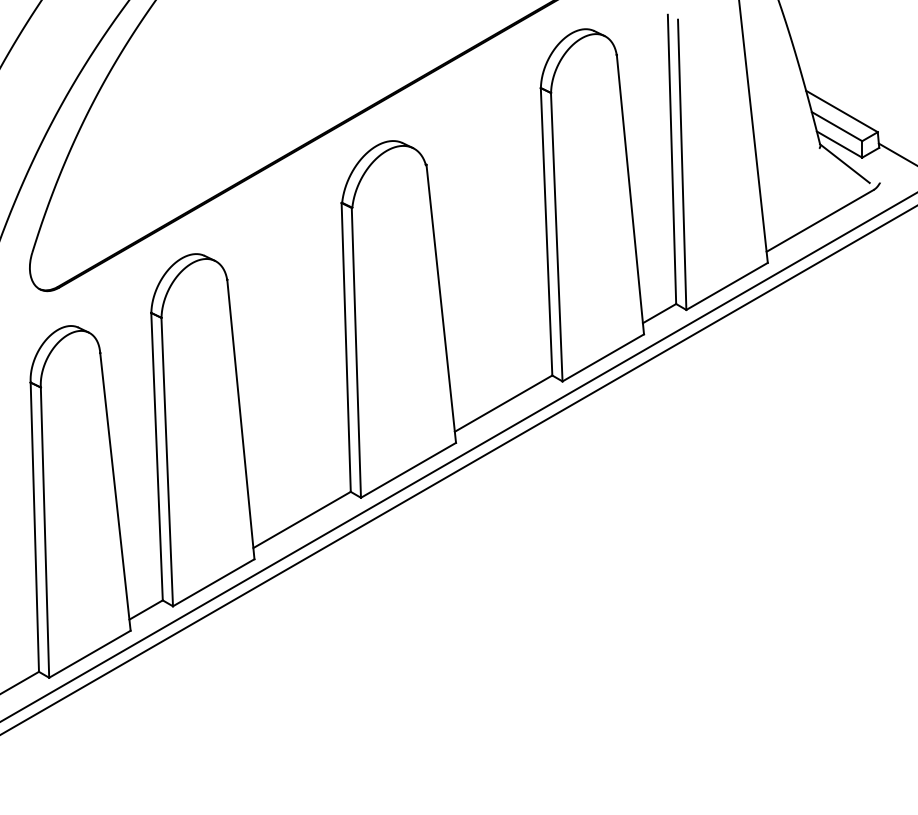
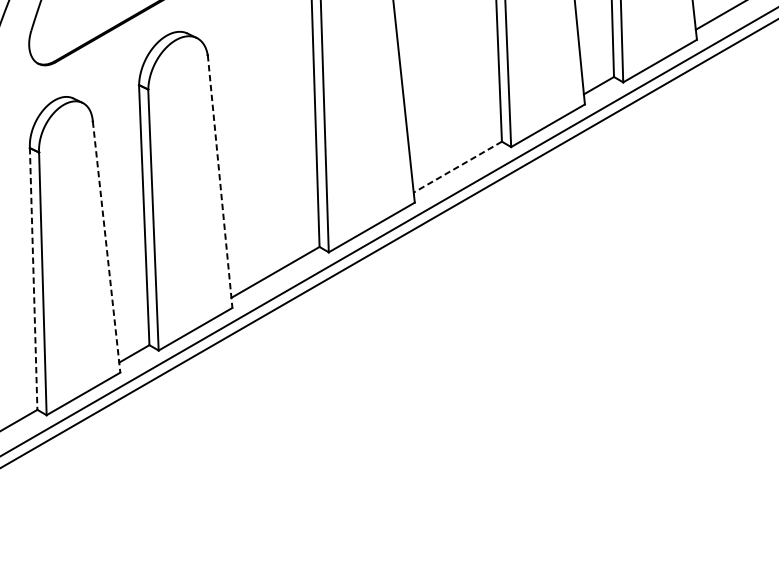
line: (503, 403) -> (457, 167), solid -> dashed
line: (240, 420) -> (219, 182), solid -> dashed
line: (115, 491) -> (106, 246), solid -> dashed
line: (34, 527) -> (33, 279), solid -> dashed

